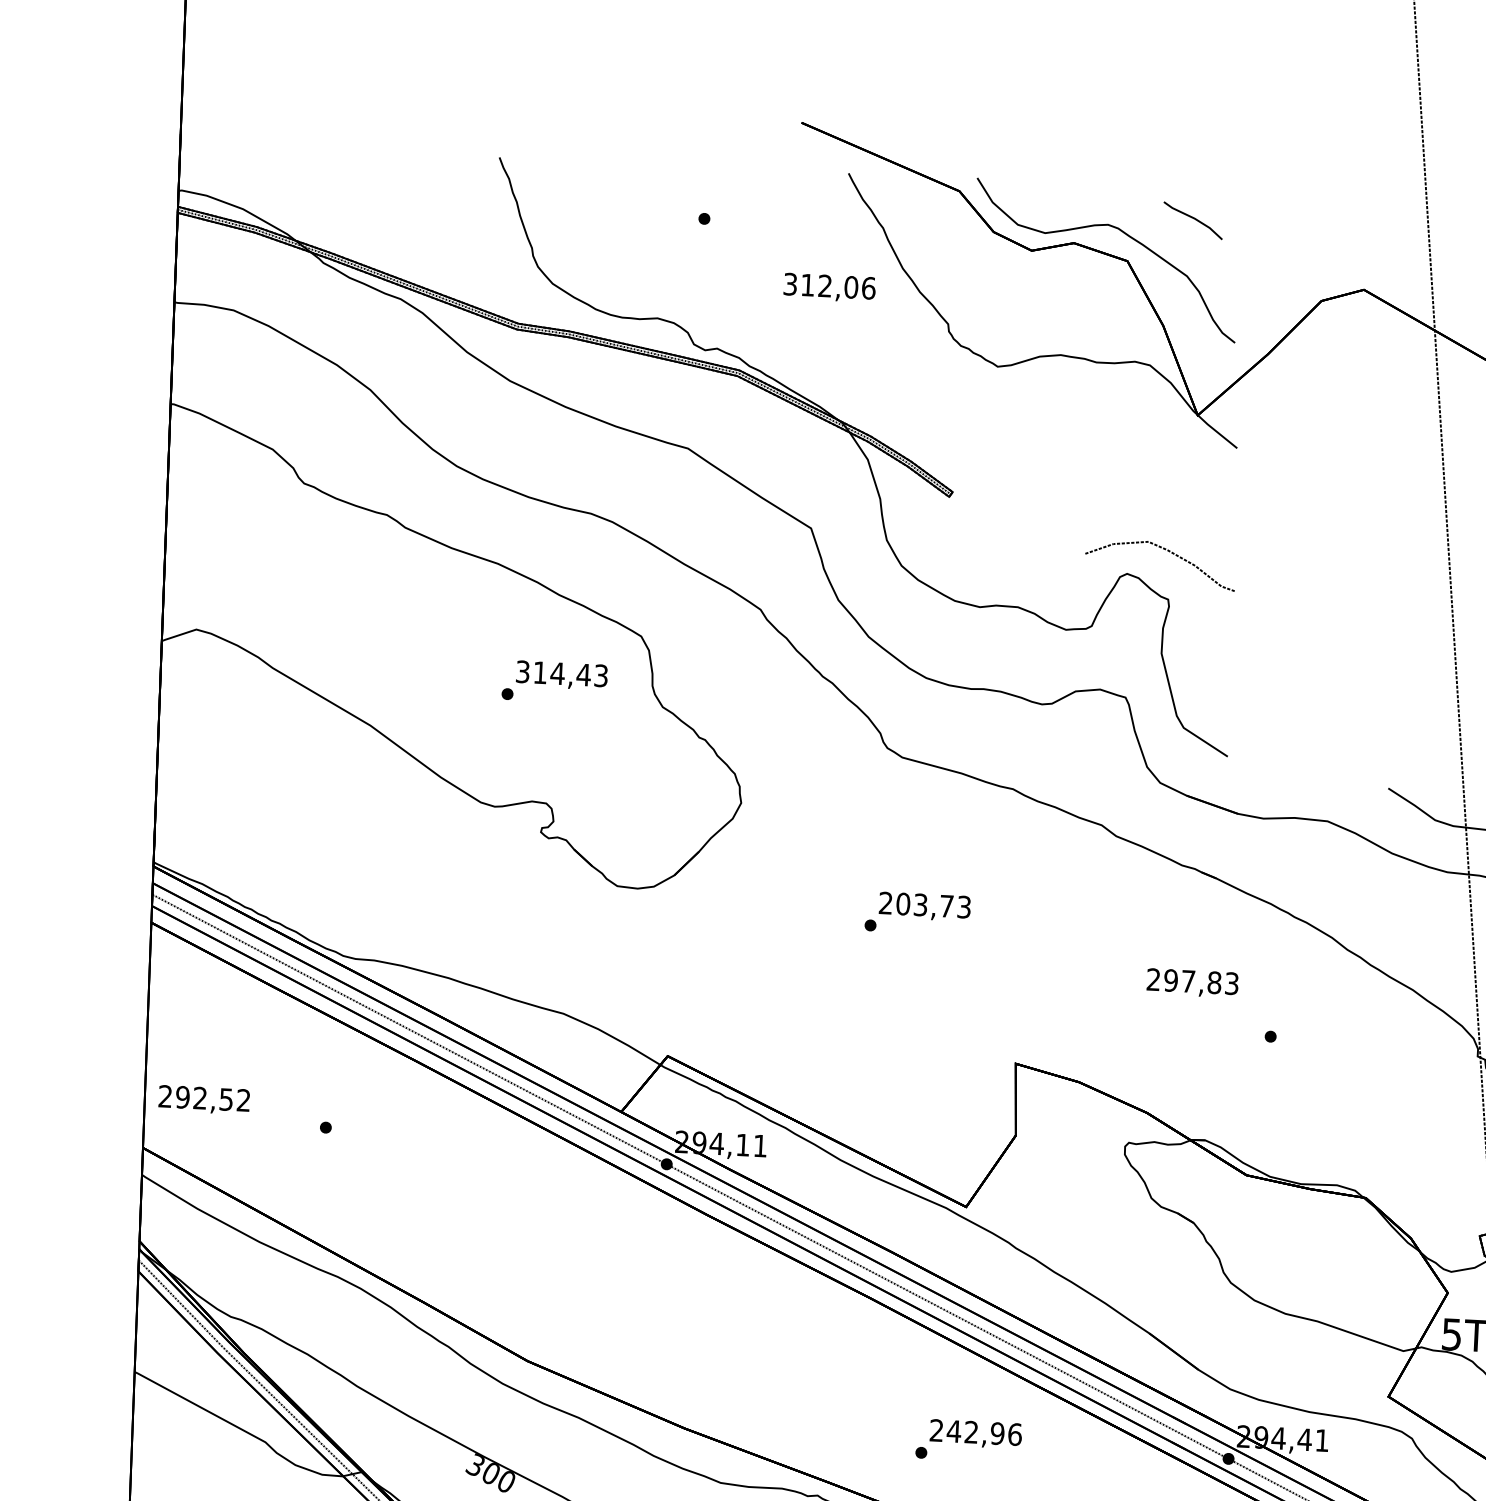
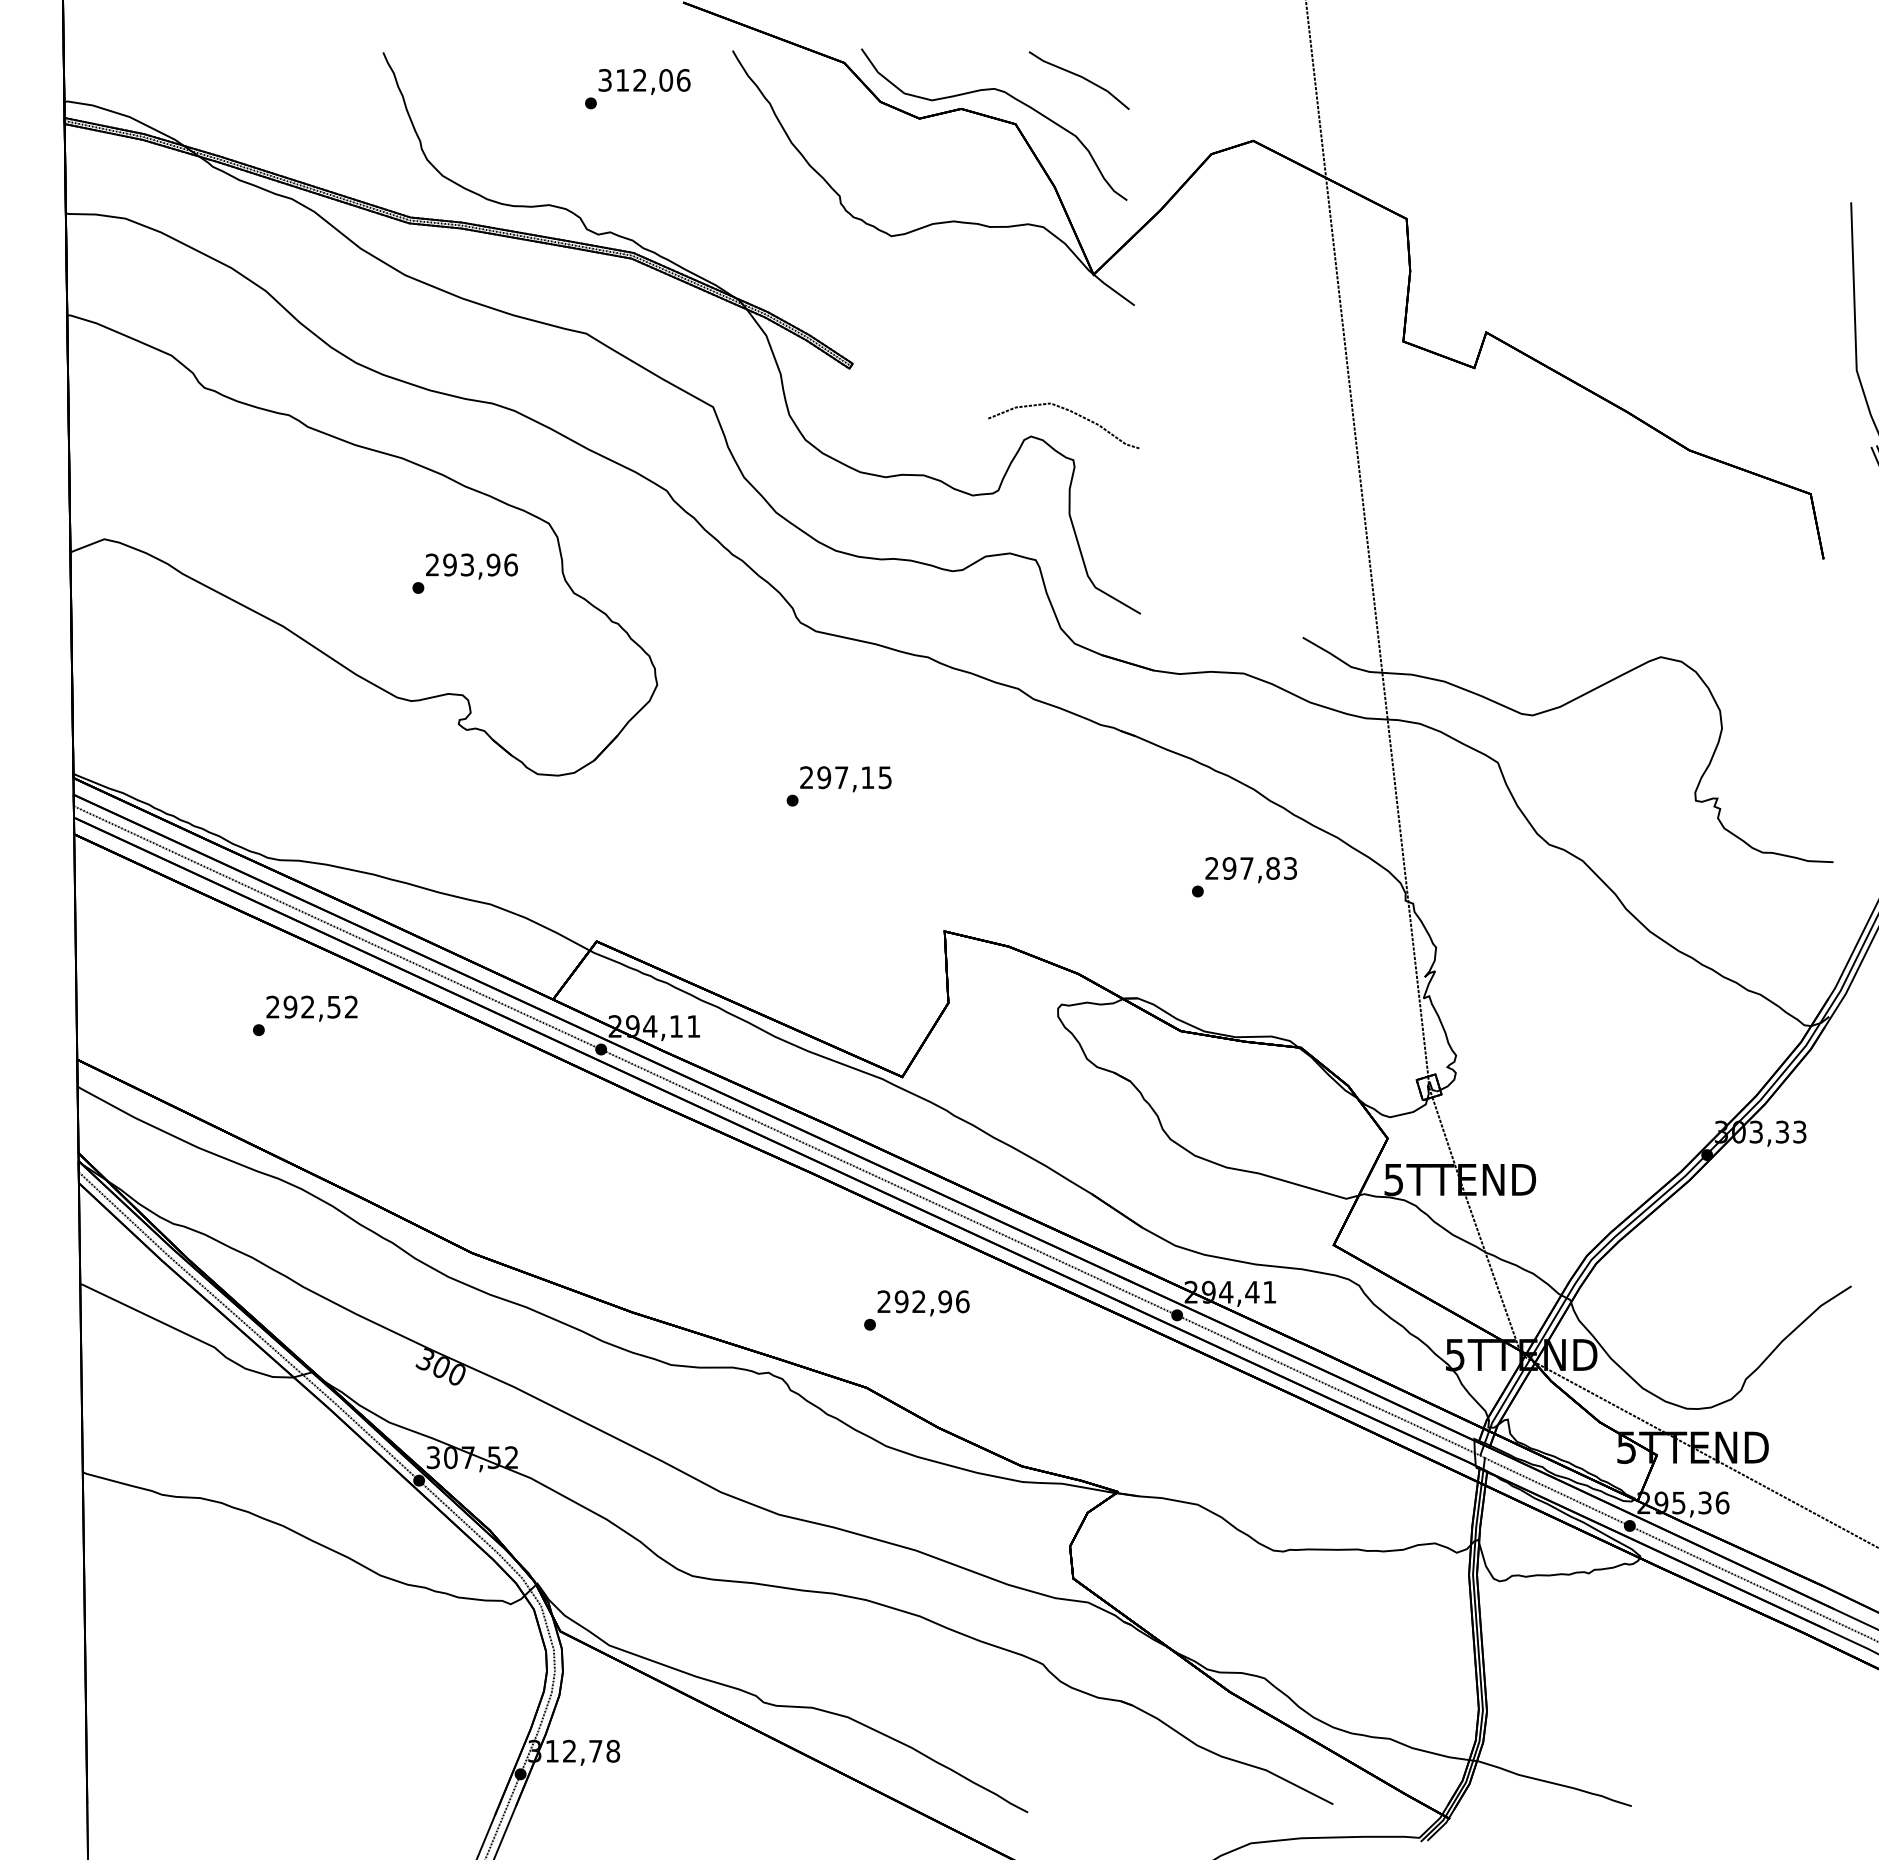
part: (1192, 220) -> (1078, 80), size x1.67
text: (829, 287) -> (644, 81), moved
text: (561, 673) -> (471, 564), 314,43 -> 293,96
text: (933, 905) -> (854, 777), 203,73 -> 297,15
text: (1191, 983) -> (1250, 870), moved
text: (203, 1099) -> (311, 1008), moved
text: (953, 1431) -> (901, 1301), 242,96 -> 292,96

